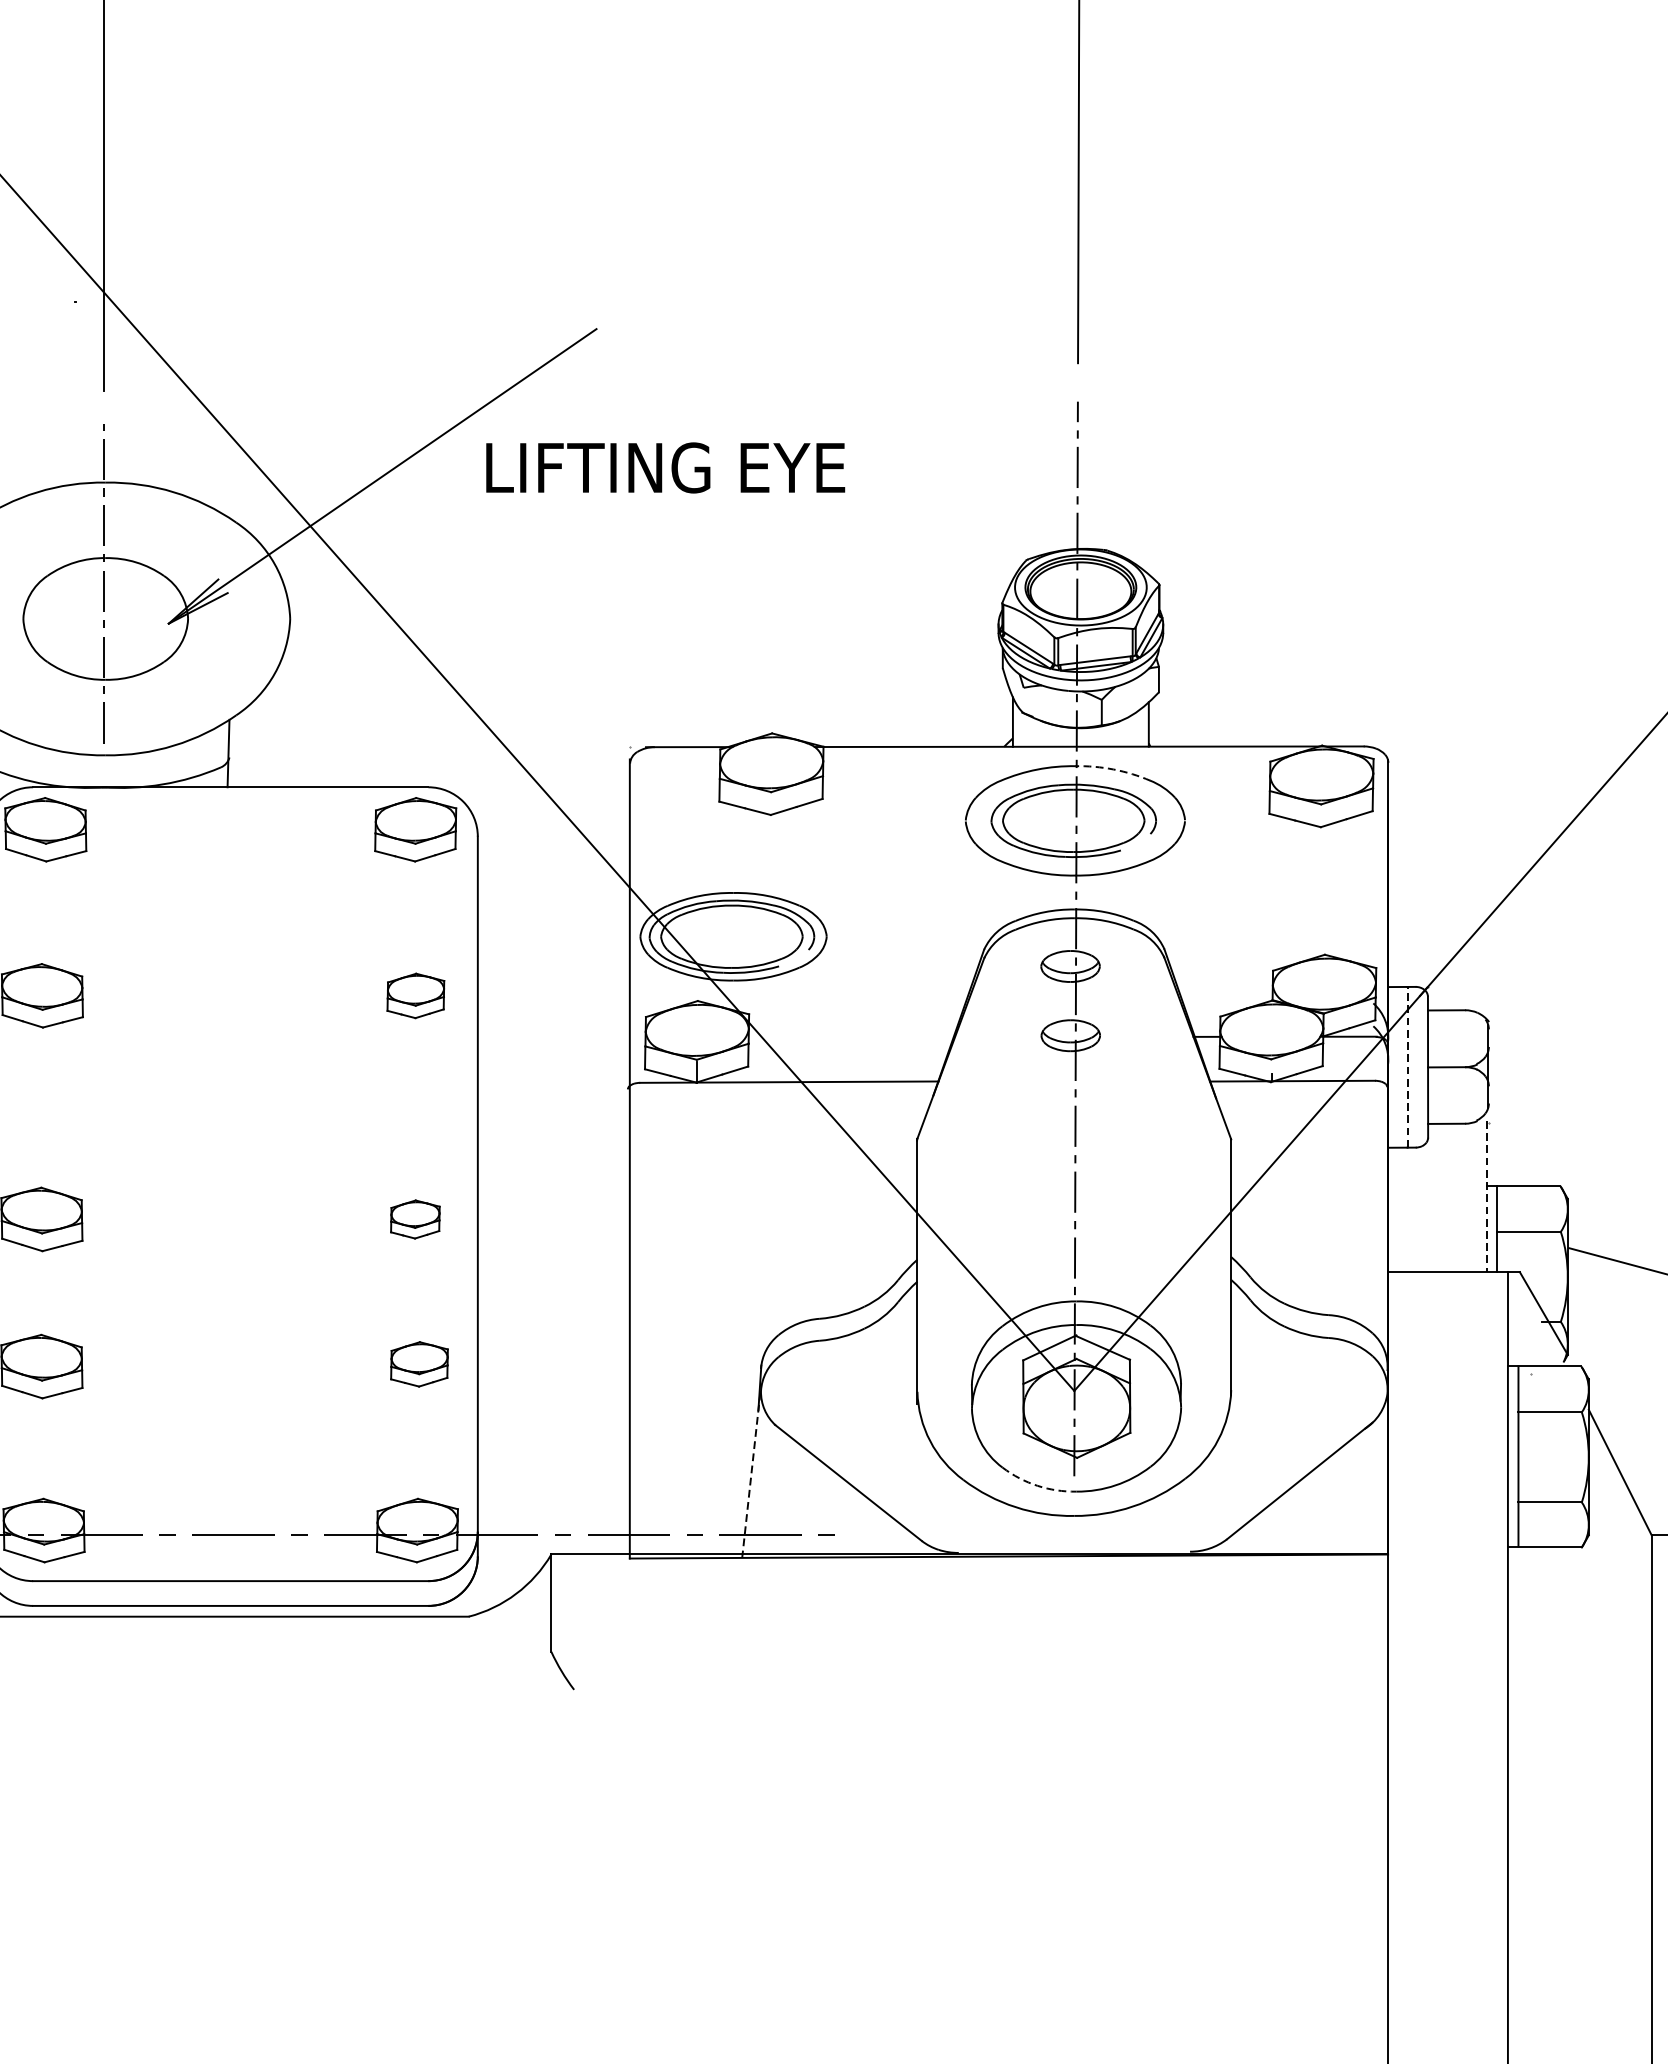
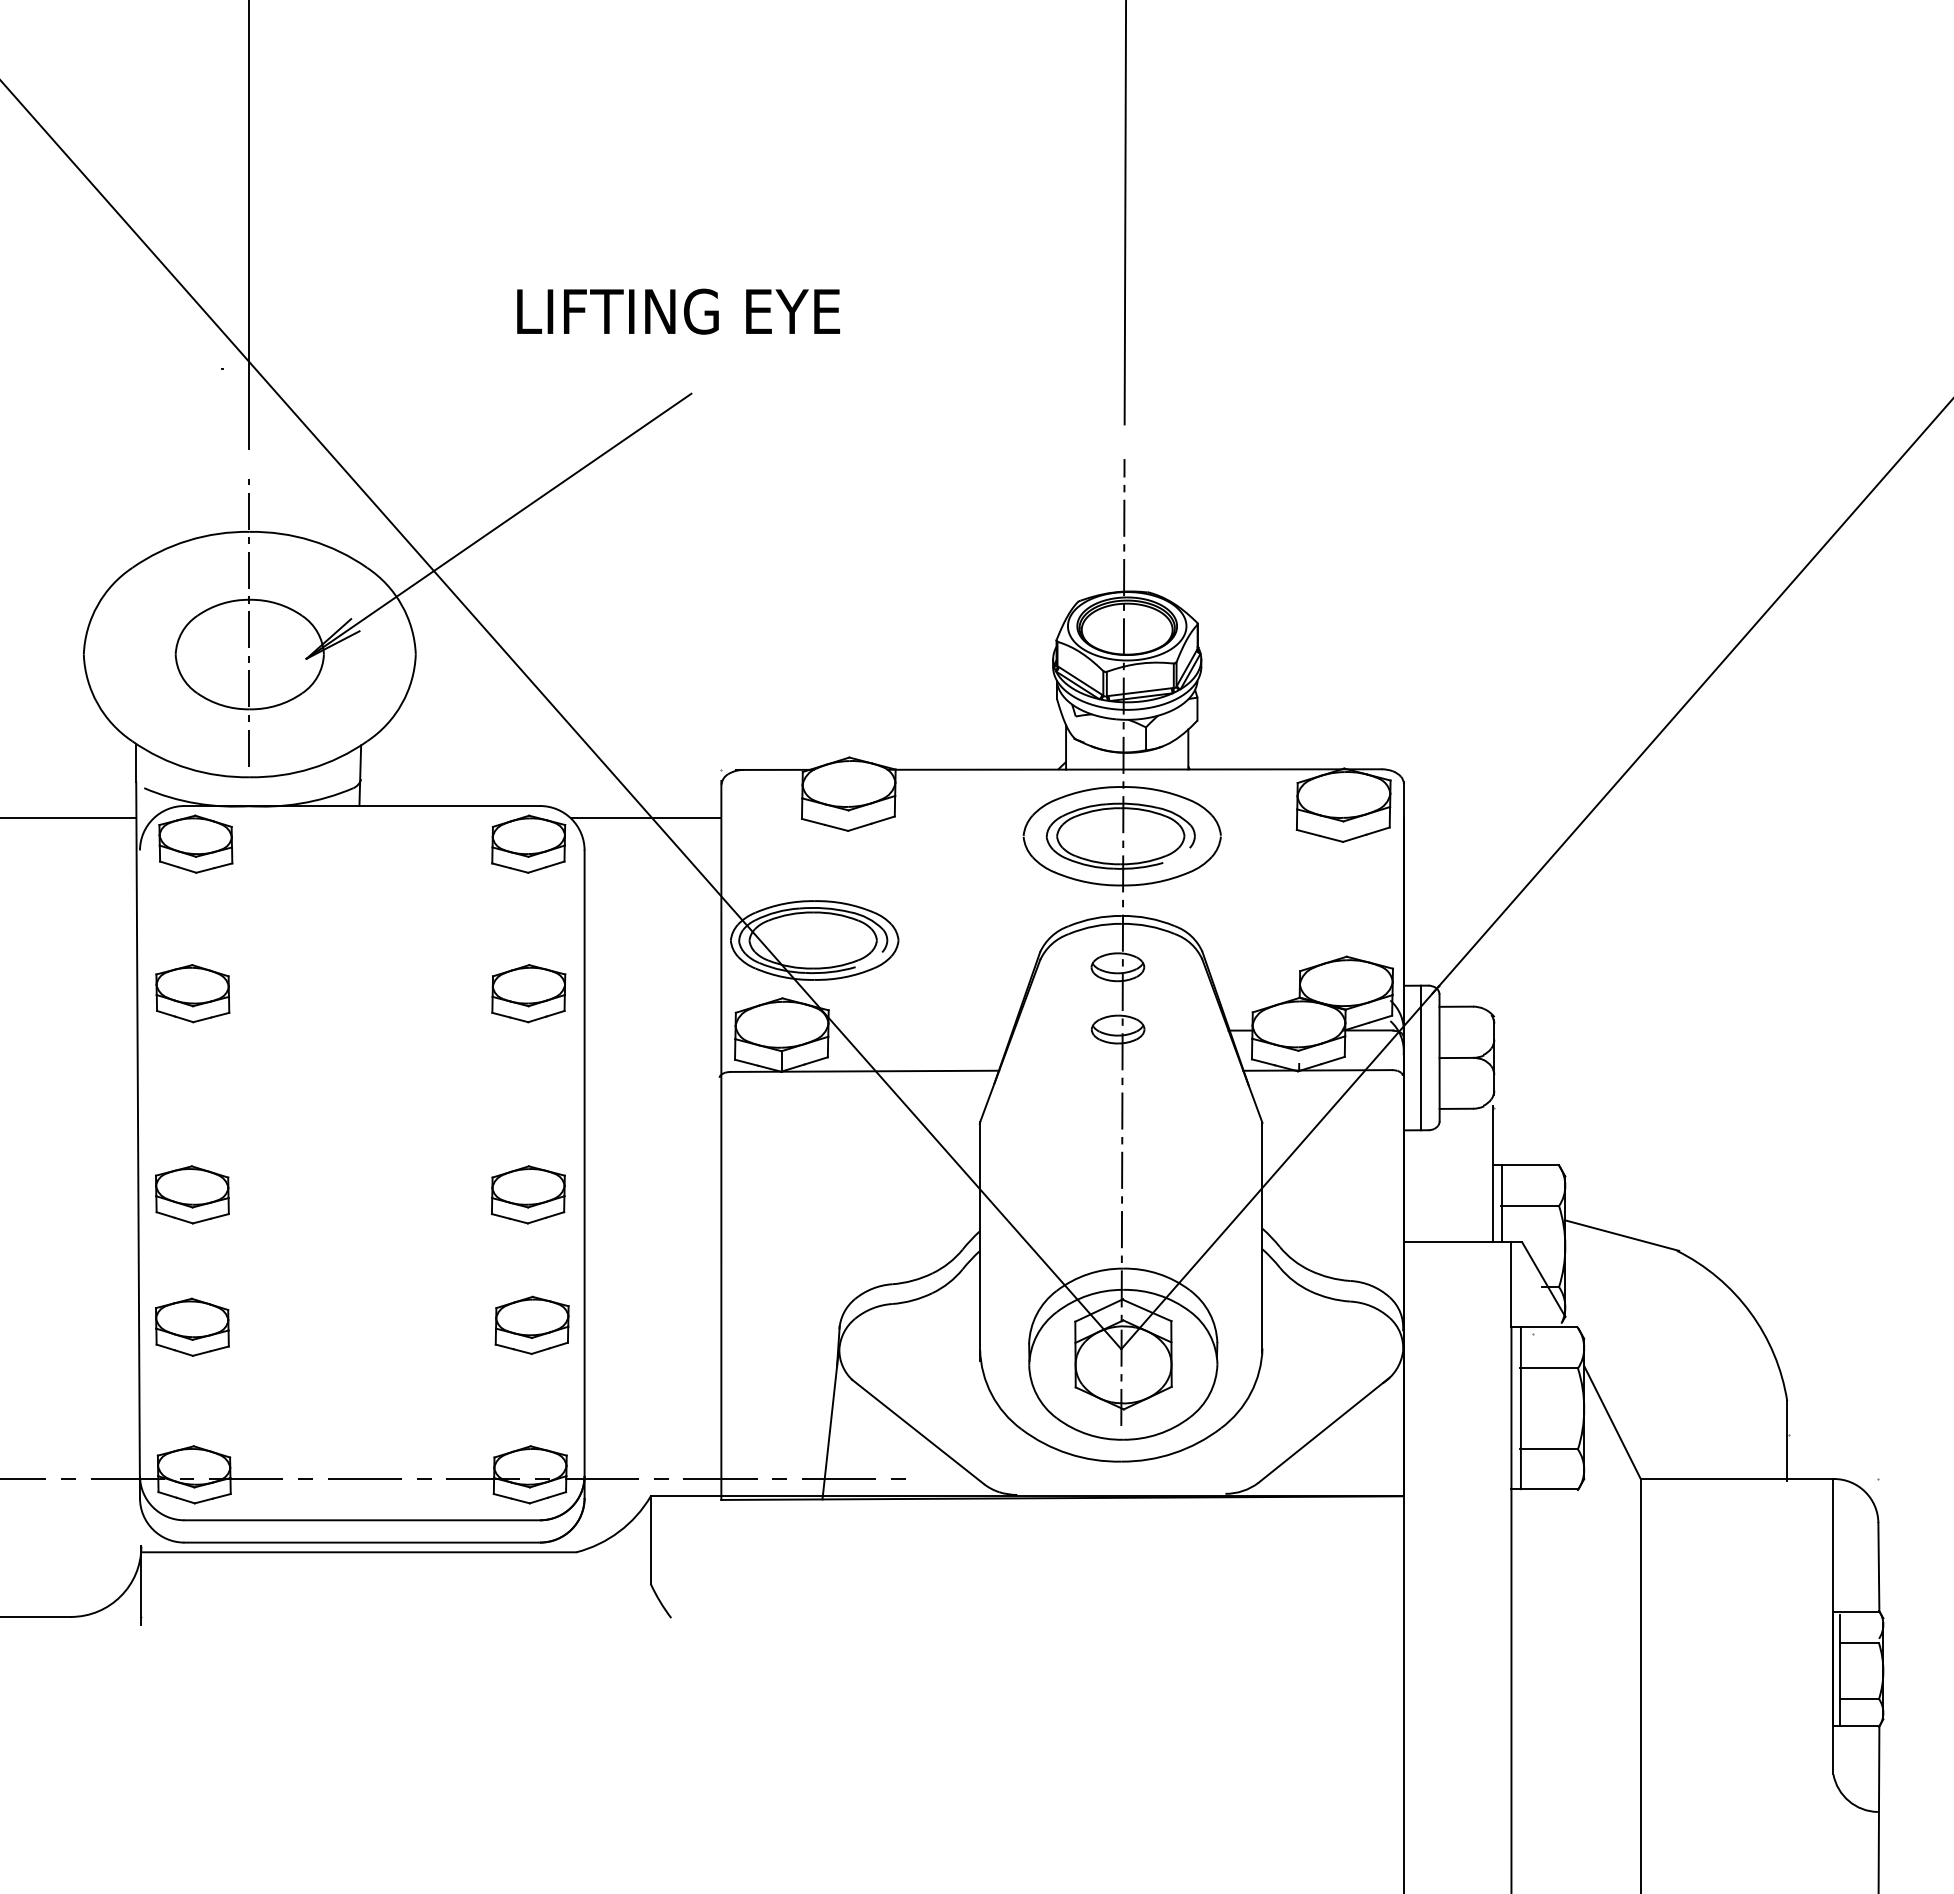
text: (665, 467) -> (678, 311), moved
arc: (1113, 770) -> (1156, 790), dashed -> solid
line: (545, 801) -> (645, 818), added
part: (415, 995) -> (528, 993), size x1.43
line: (1407, 1066) -> (1421, 1057), dashed -> solid
line: (1486, 1196) -> (1492, 1174), dashed -> solid
part: (415, 1219) -> (528, 1194), size x1.67
part: (418, 1363) -> (531, 1324), size x1.43
line: (751, 1475) -> (830, 1425), dashed -> solid
arc: (1037, 1485) -> (1088, 1434), dashed -> solid

